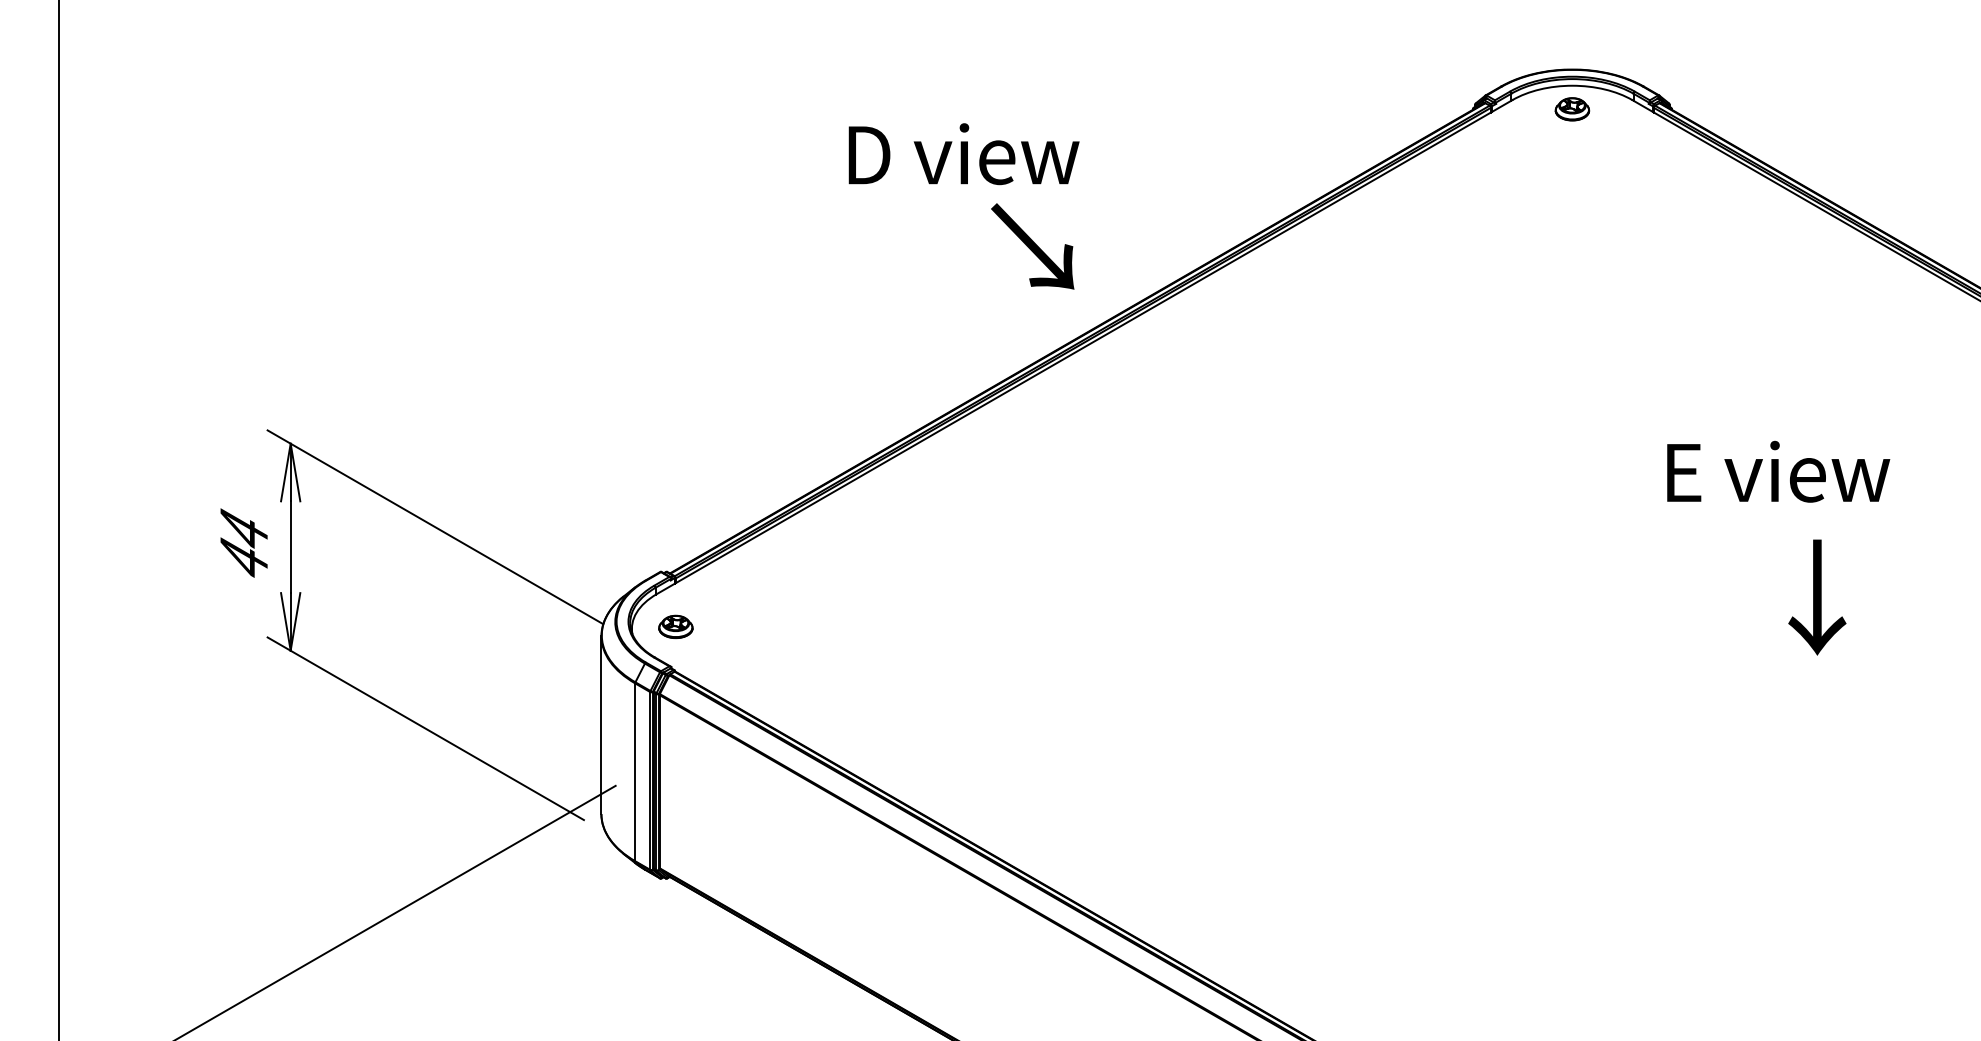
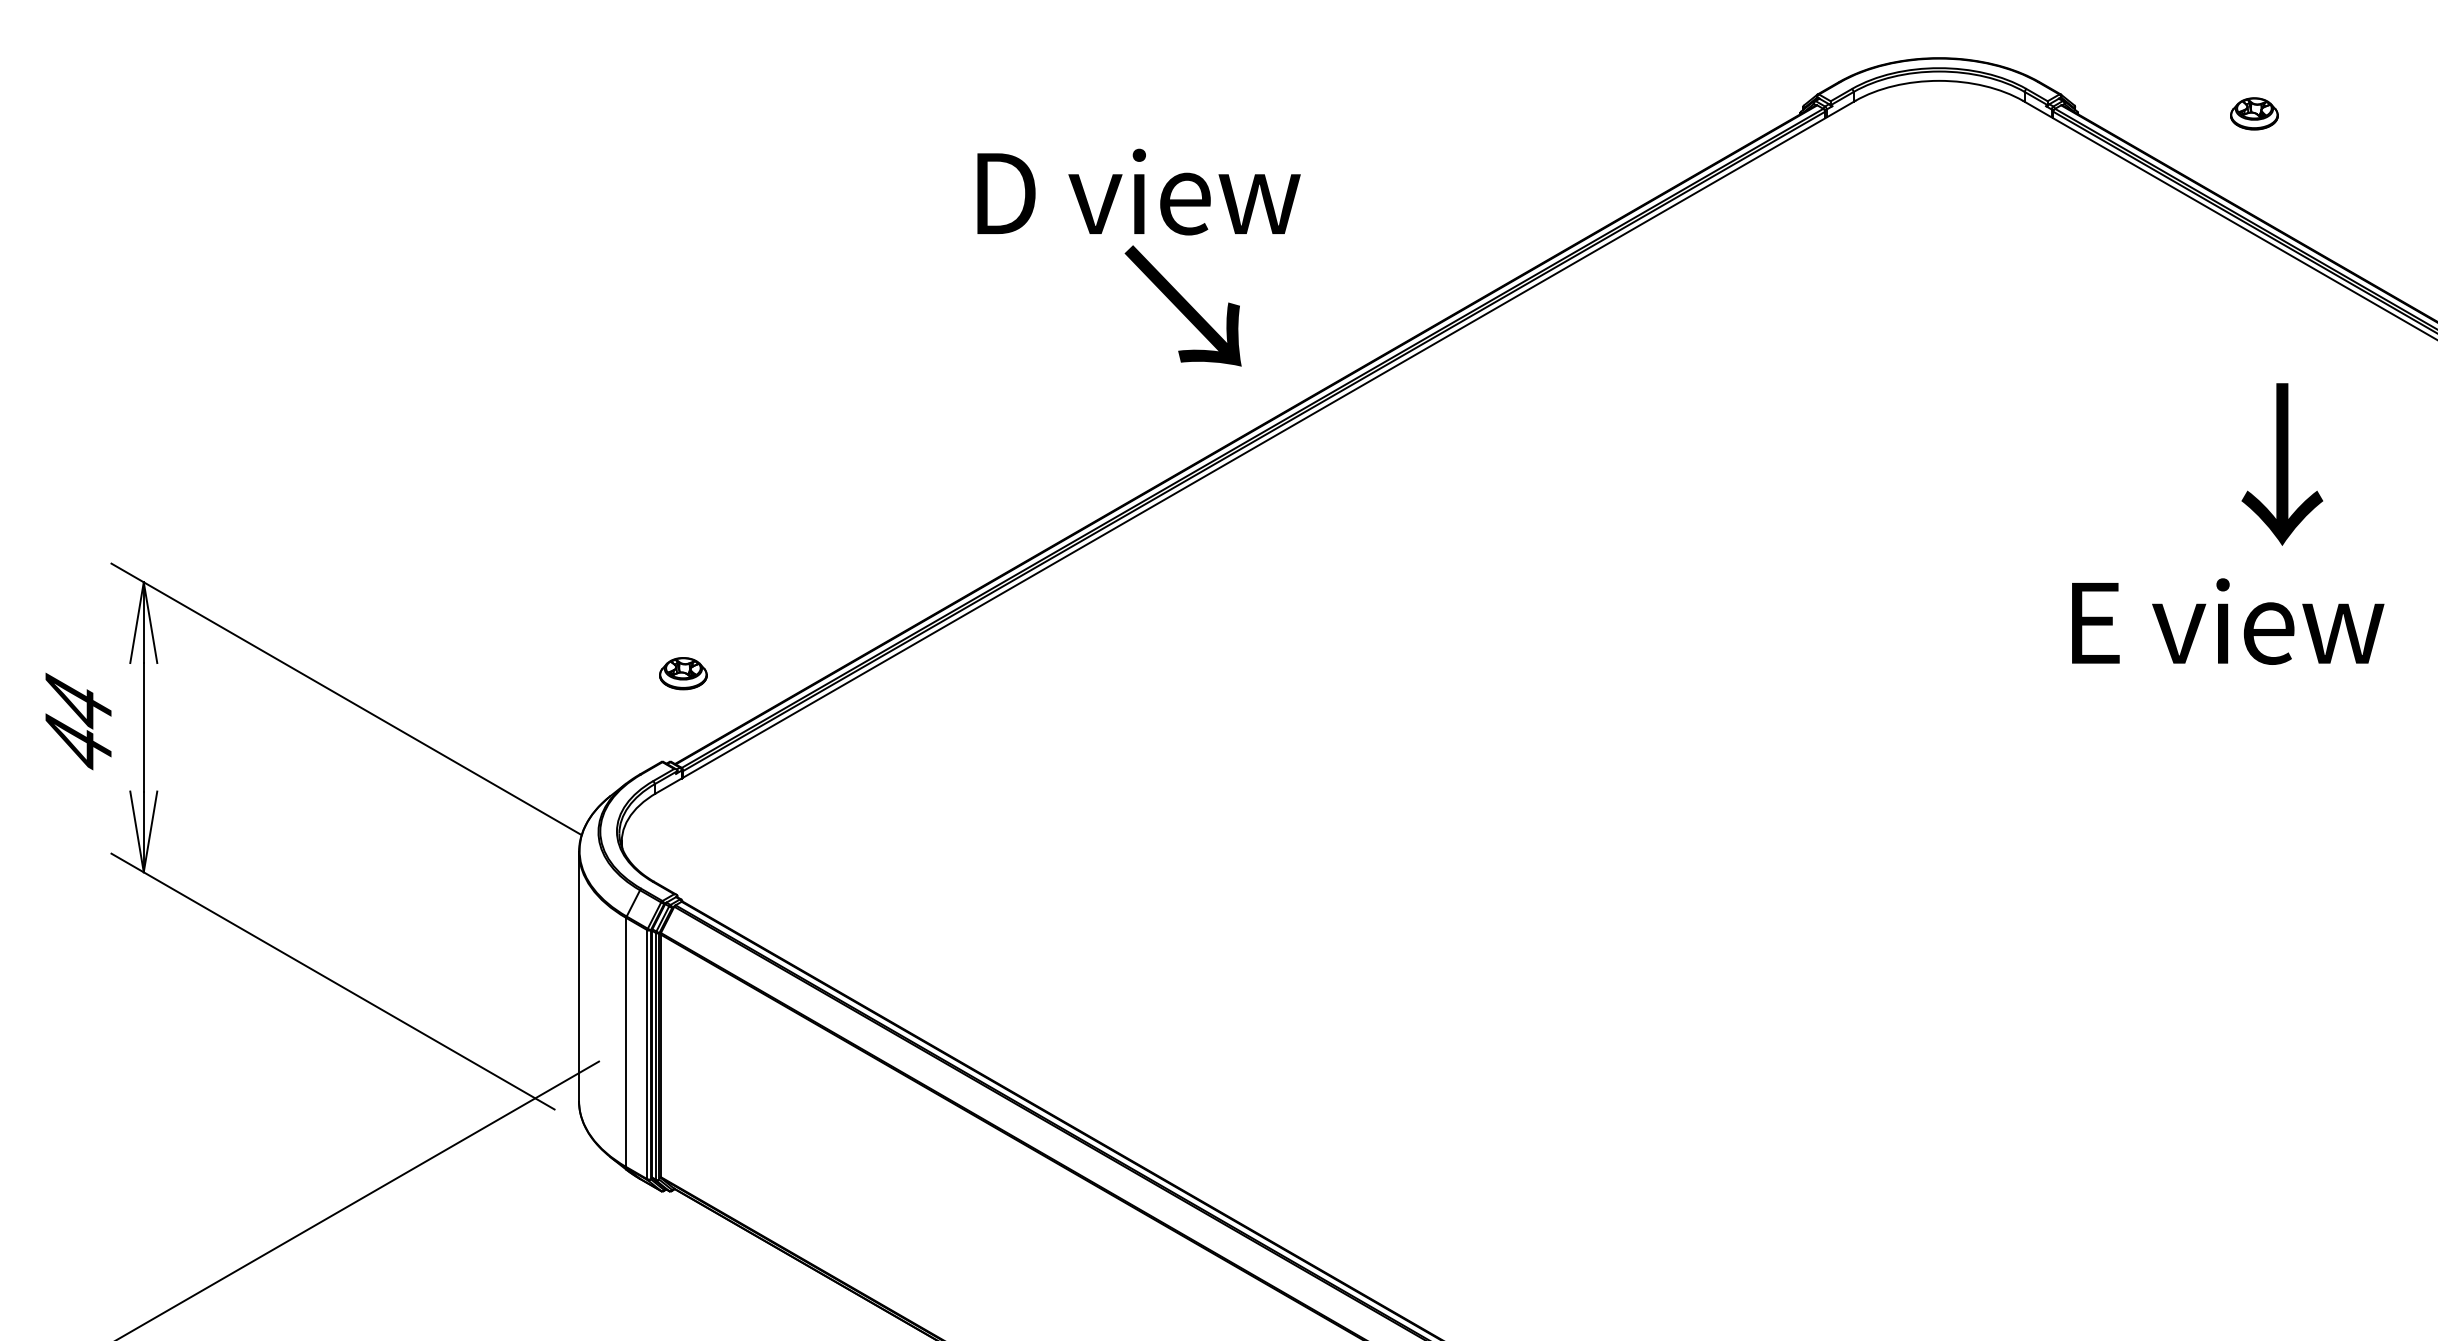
part: (1572, 109) -> (2254, 114), moved
text: (963, 154) -> (1138, 192), moved
text: (1817, 597) -> (2282, 464), moved
part: (675, 626) -> (682, 673), moved

